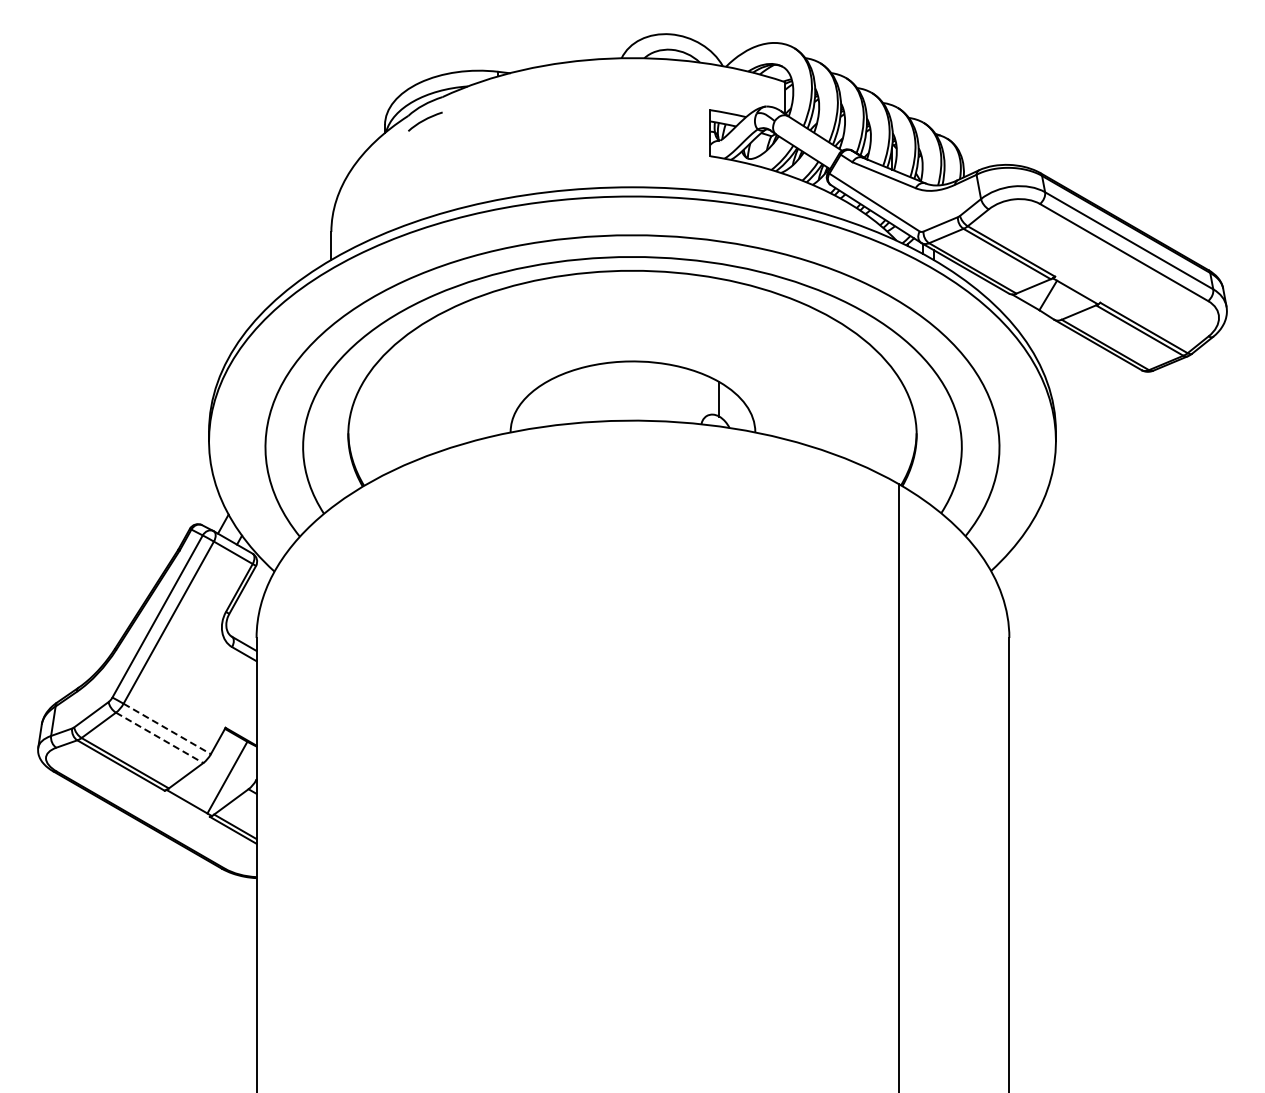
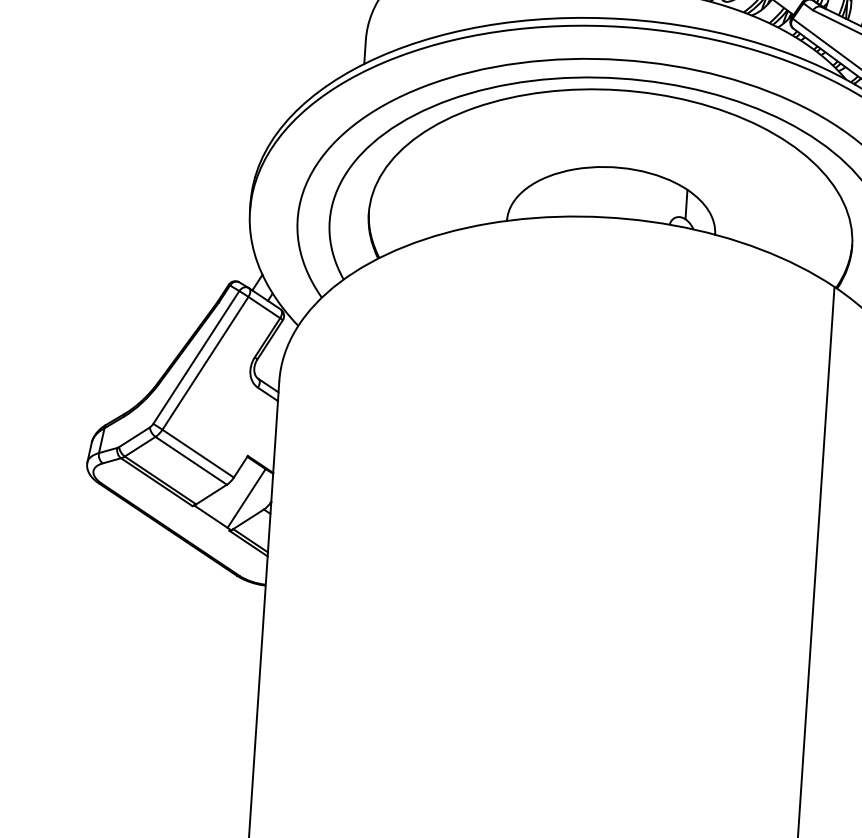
line: (167, 729) -> (198, 454), dashed -> solid
line: (160, 738) -> (191, 461), dashed -> solid

